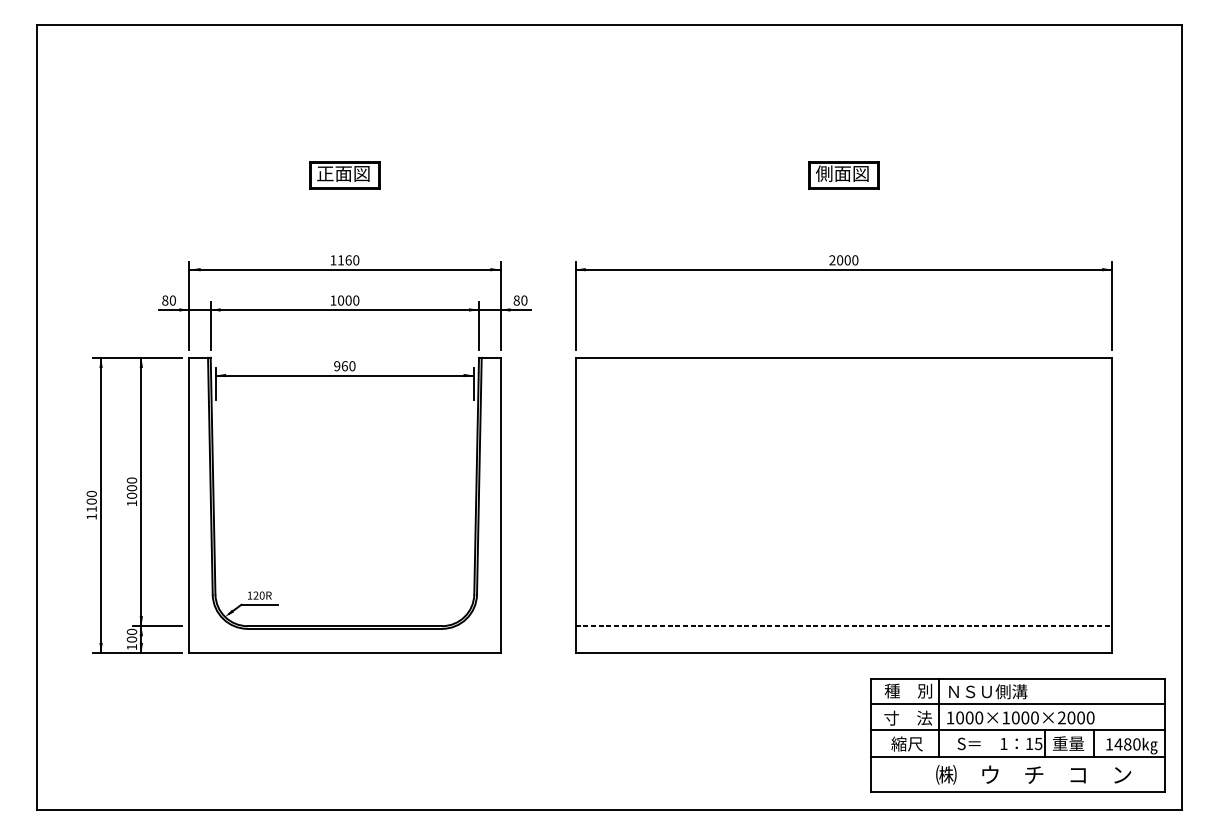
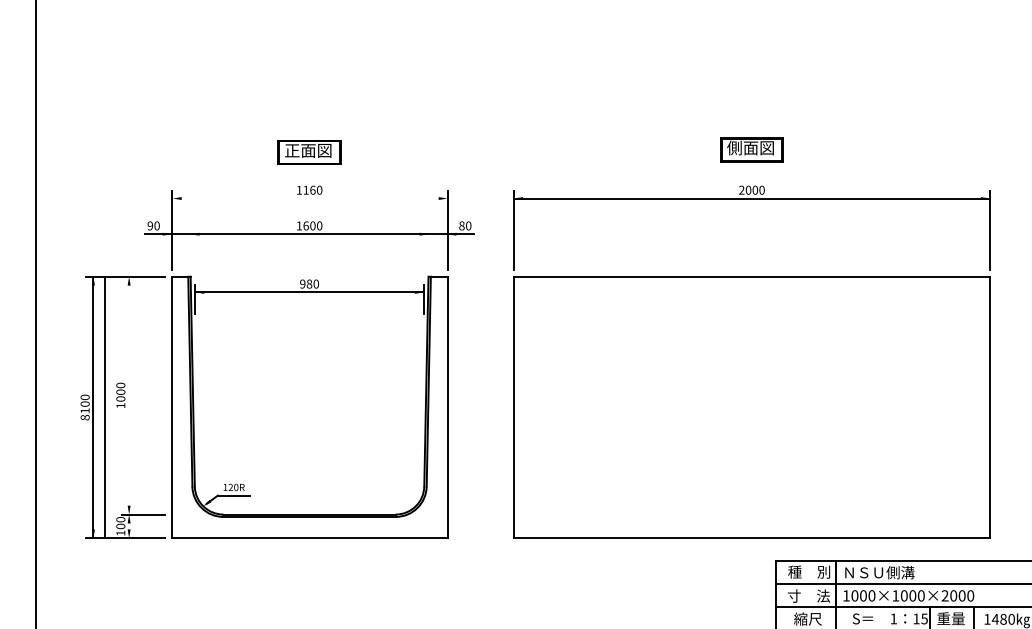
part: (344, 175) -> (309, 152), moved
part: (843, 175) -> (751, 149), moved
line: (344, 269) -> (309, 198), removed
text: (165, 300) -> (150, 225), 80 -> 90
text: (341, 300) -> (306, 225), 1000 -> 1600
line: (210, 325) -> (190, 248), removed
line: (479, 325) -> (428, 248), removed
text: (344, 366) -> (309, 284), 960 -> 980
line: (141, 504) -> (105, 406), moved
text: (91, 516) -> (84, 417), 1100 -> 8100
line: (843, 626) -> (751, 514), removed

